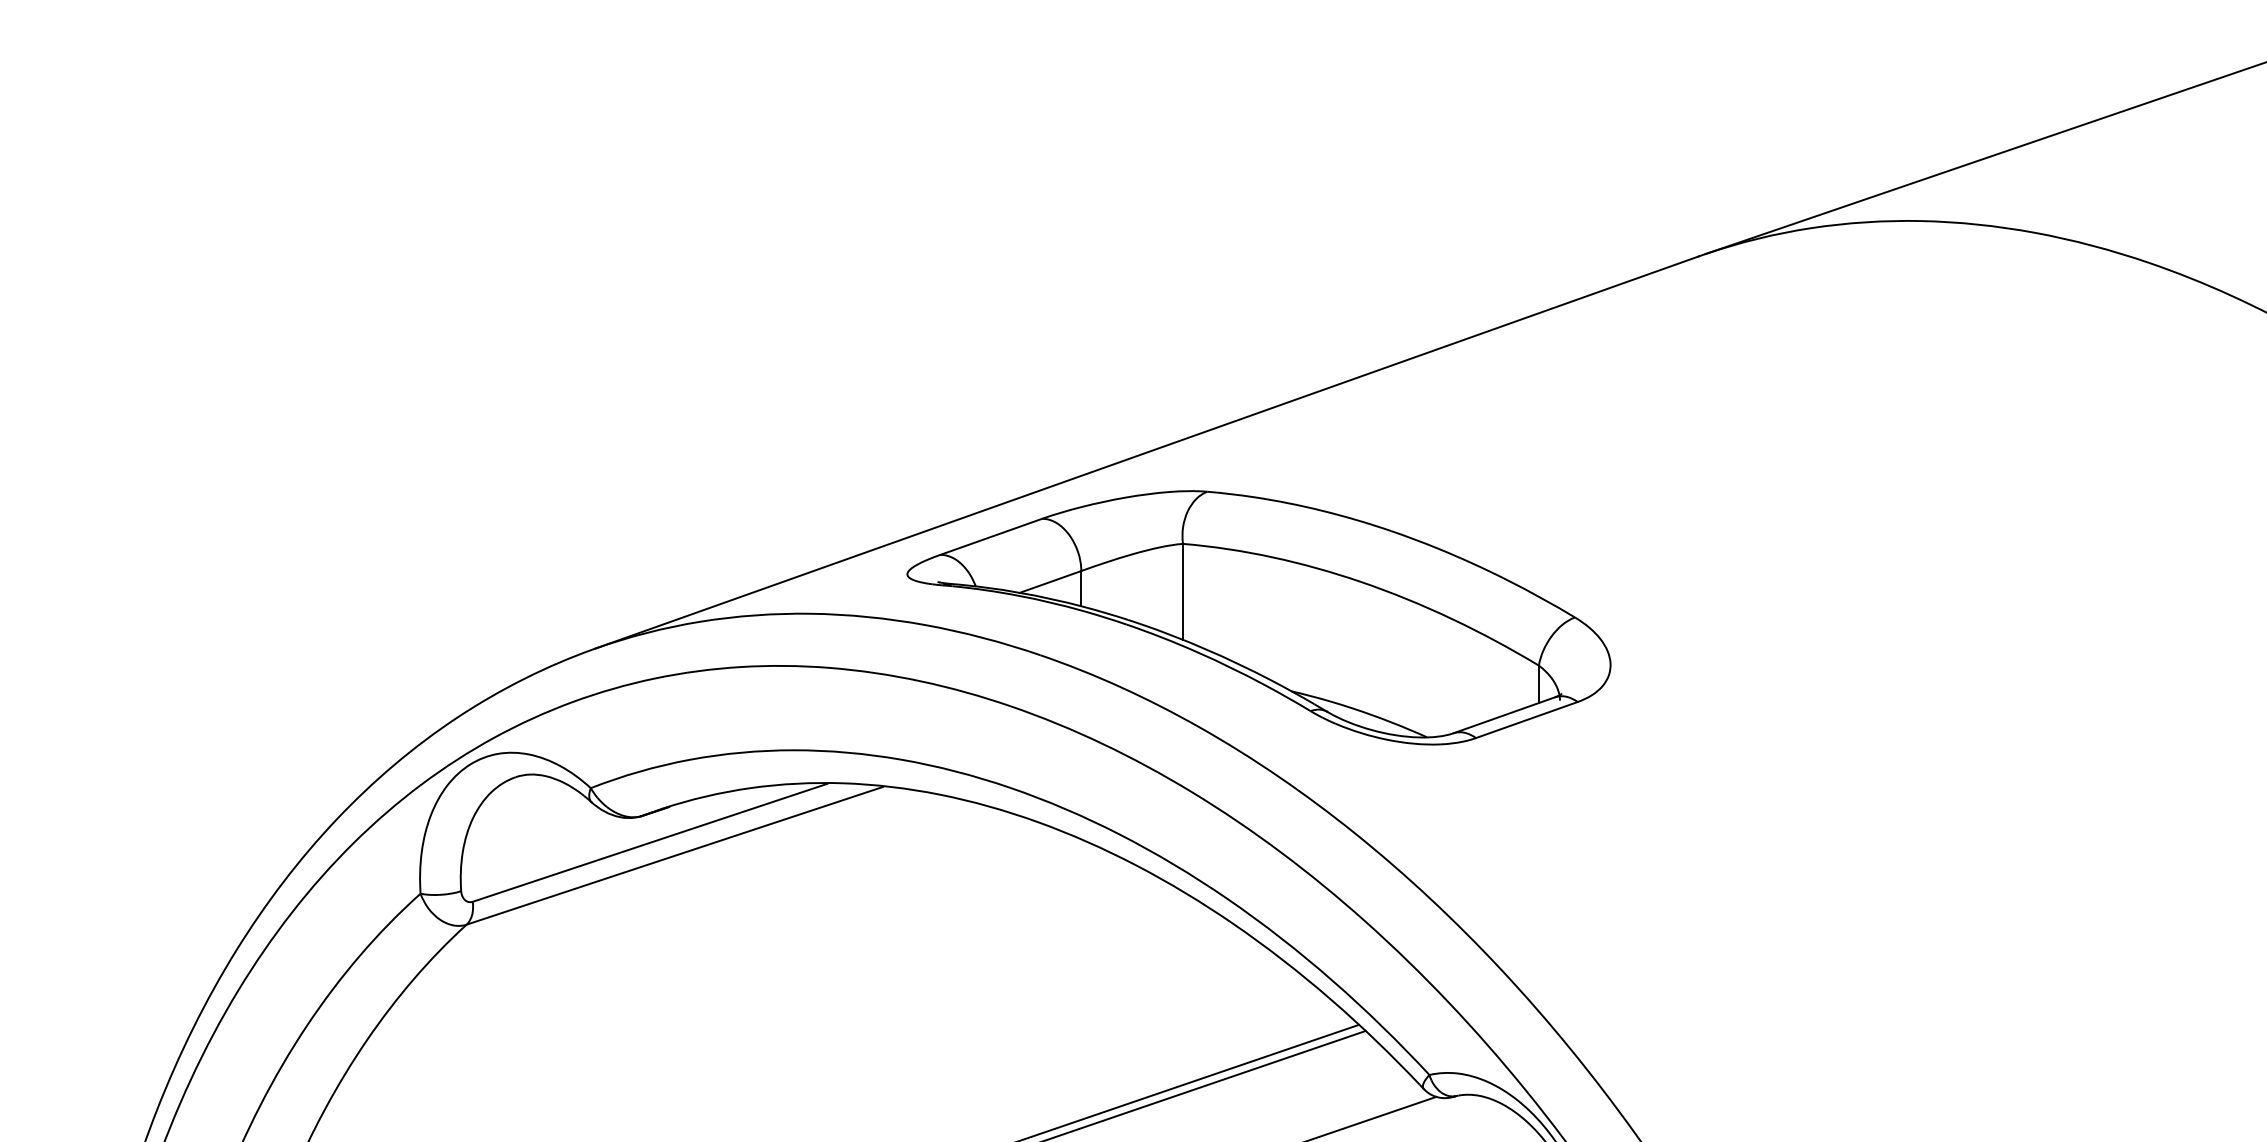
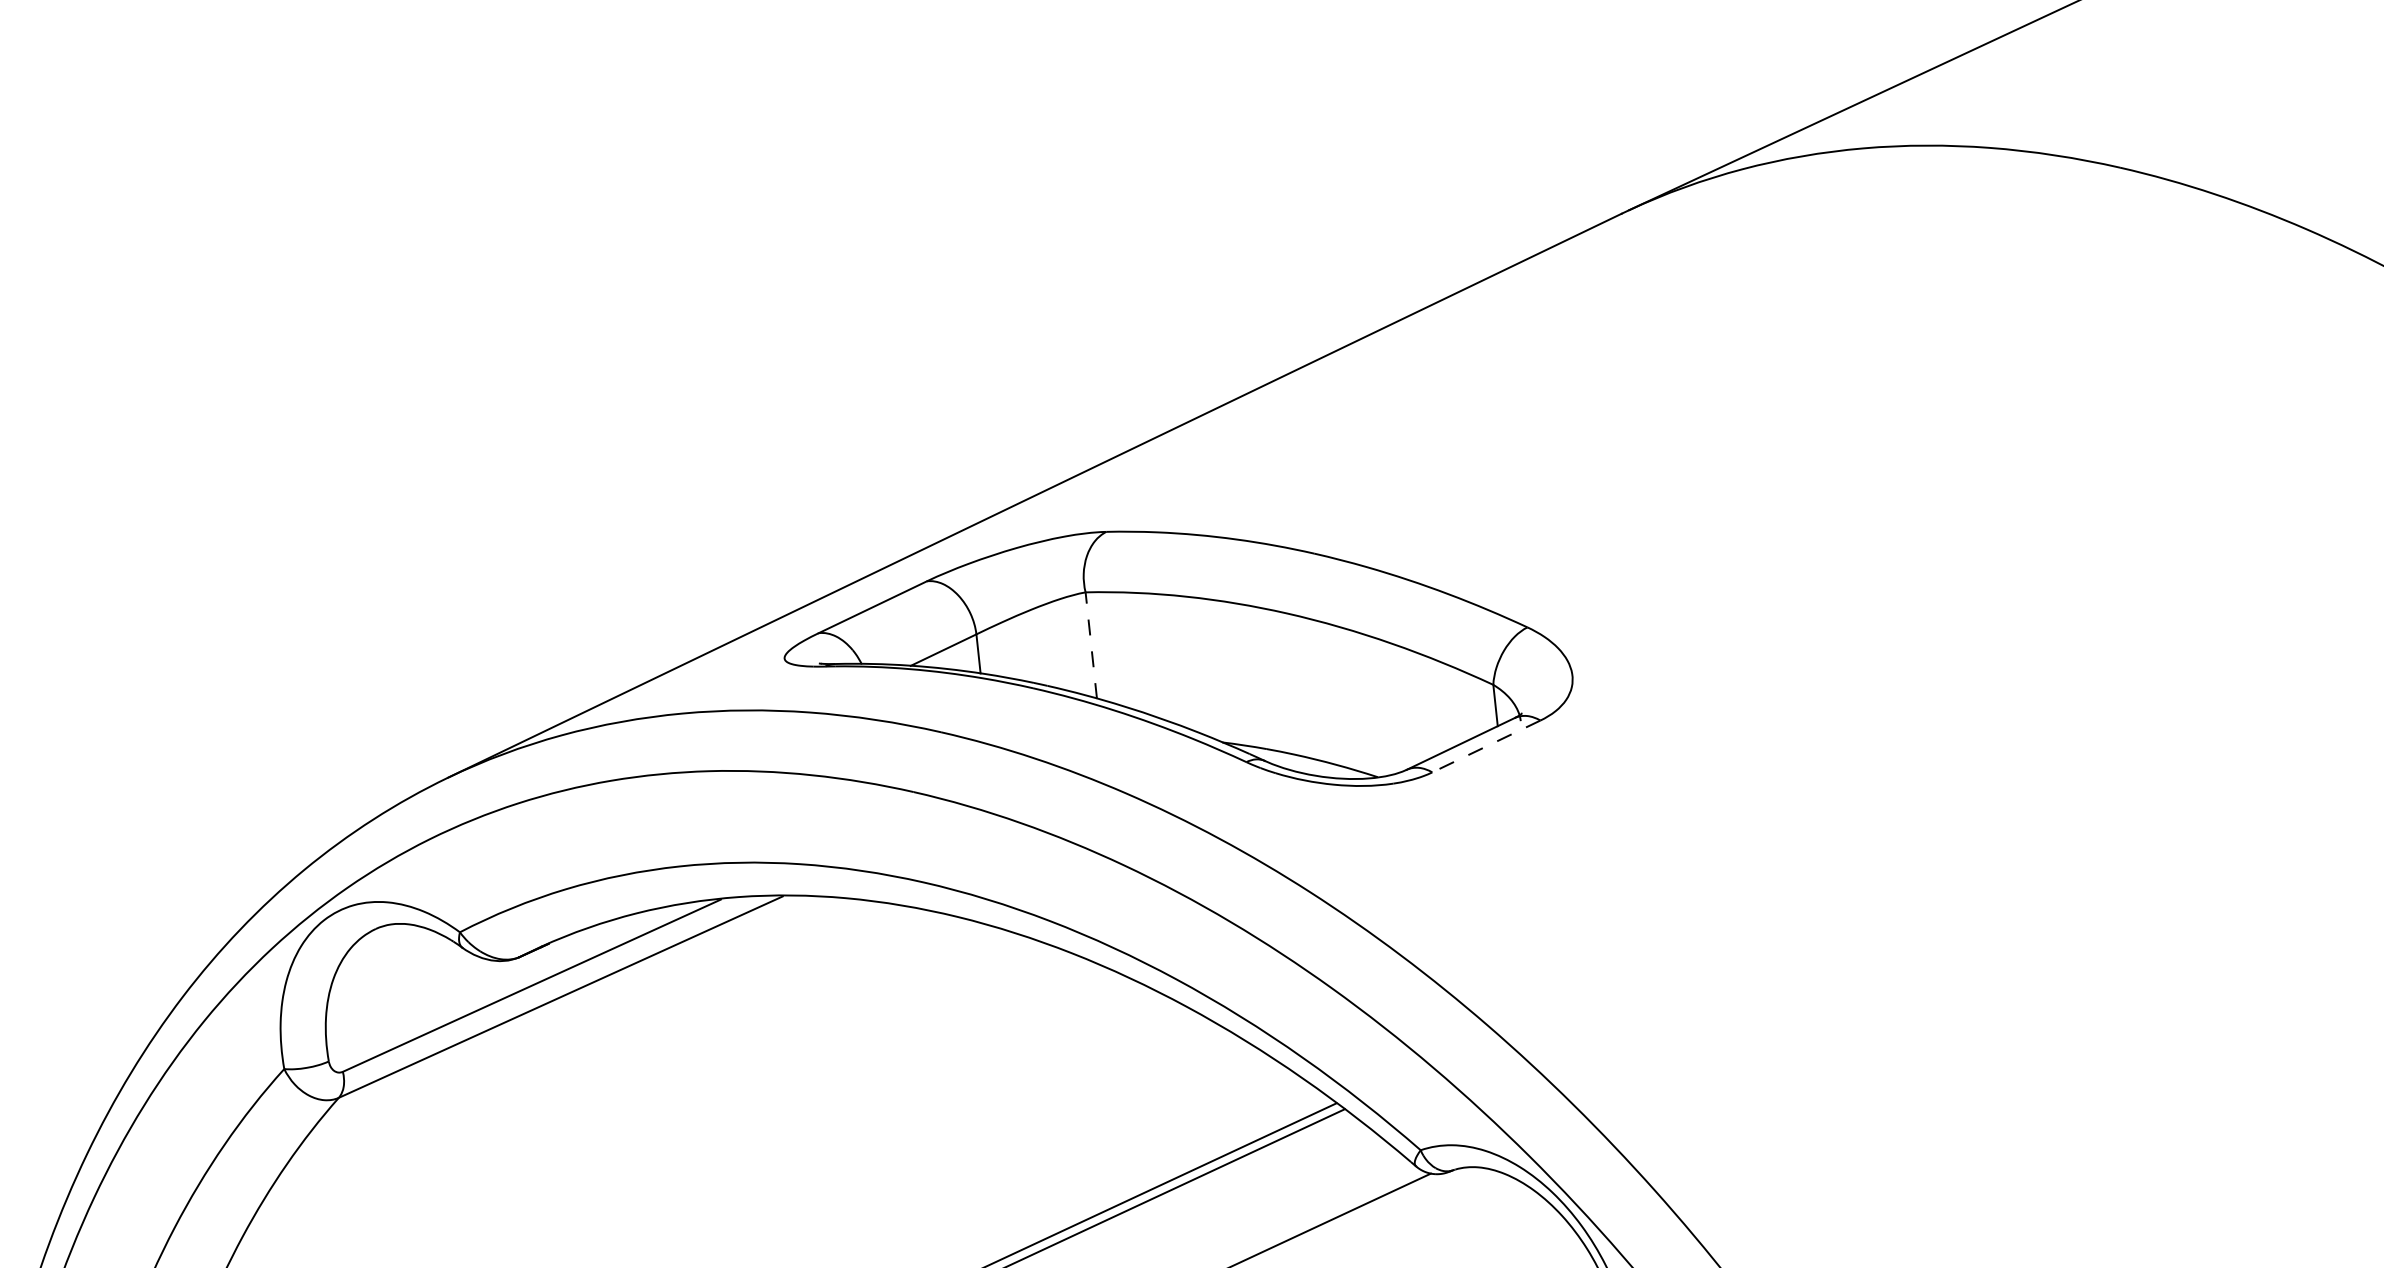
line: (1183, 591) -> (1091, 644), solid -> dashed
line: (1526, 720) -> (1486, 746), solid -> dashed

